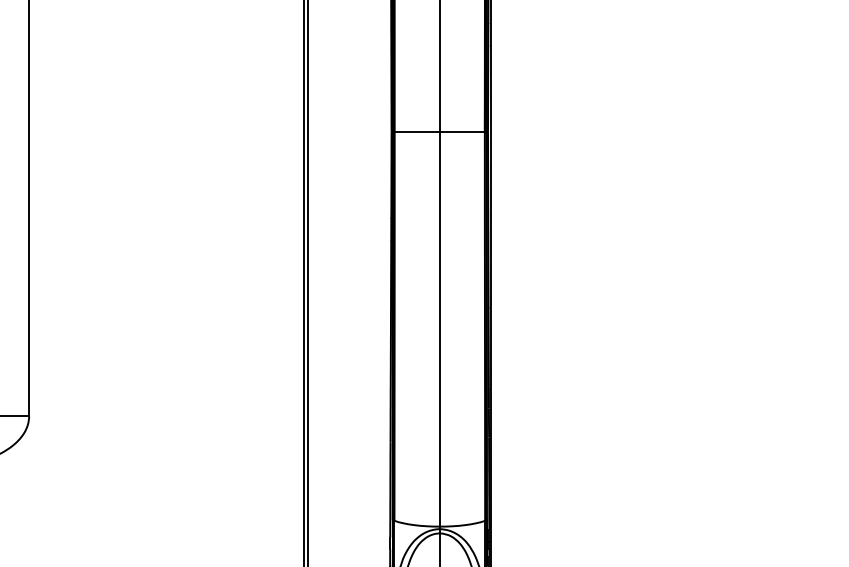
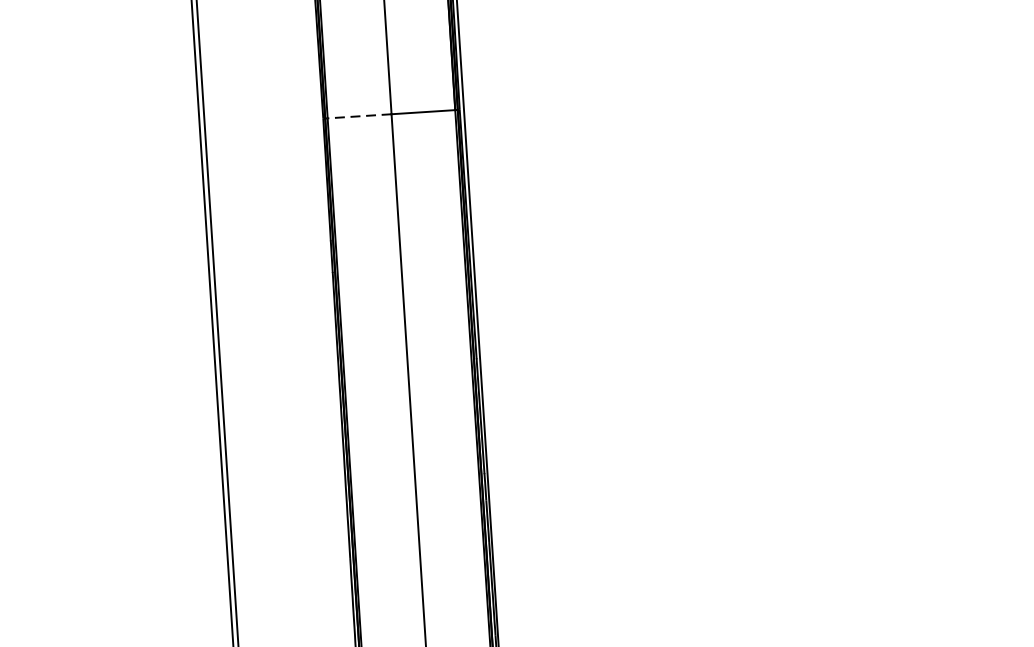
line: (417, 132) -> (359, 116), solid -> dashed

